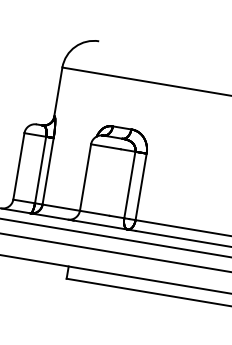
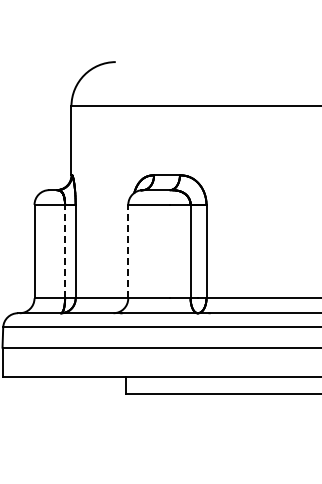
line: (40, 169) -> (65, 251), solid -> dashed
line: (85, 177) -> (128, 251), solid -> dashed

